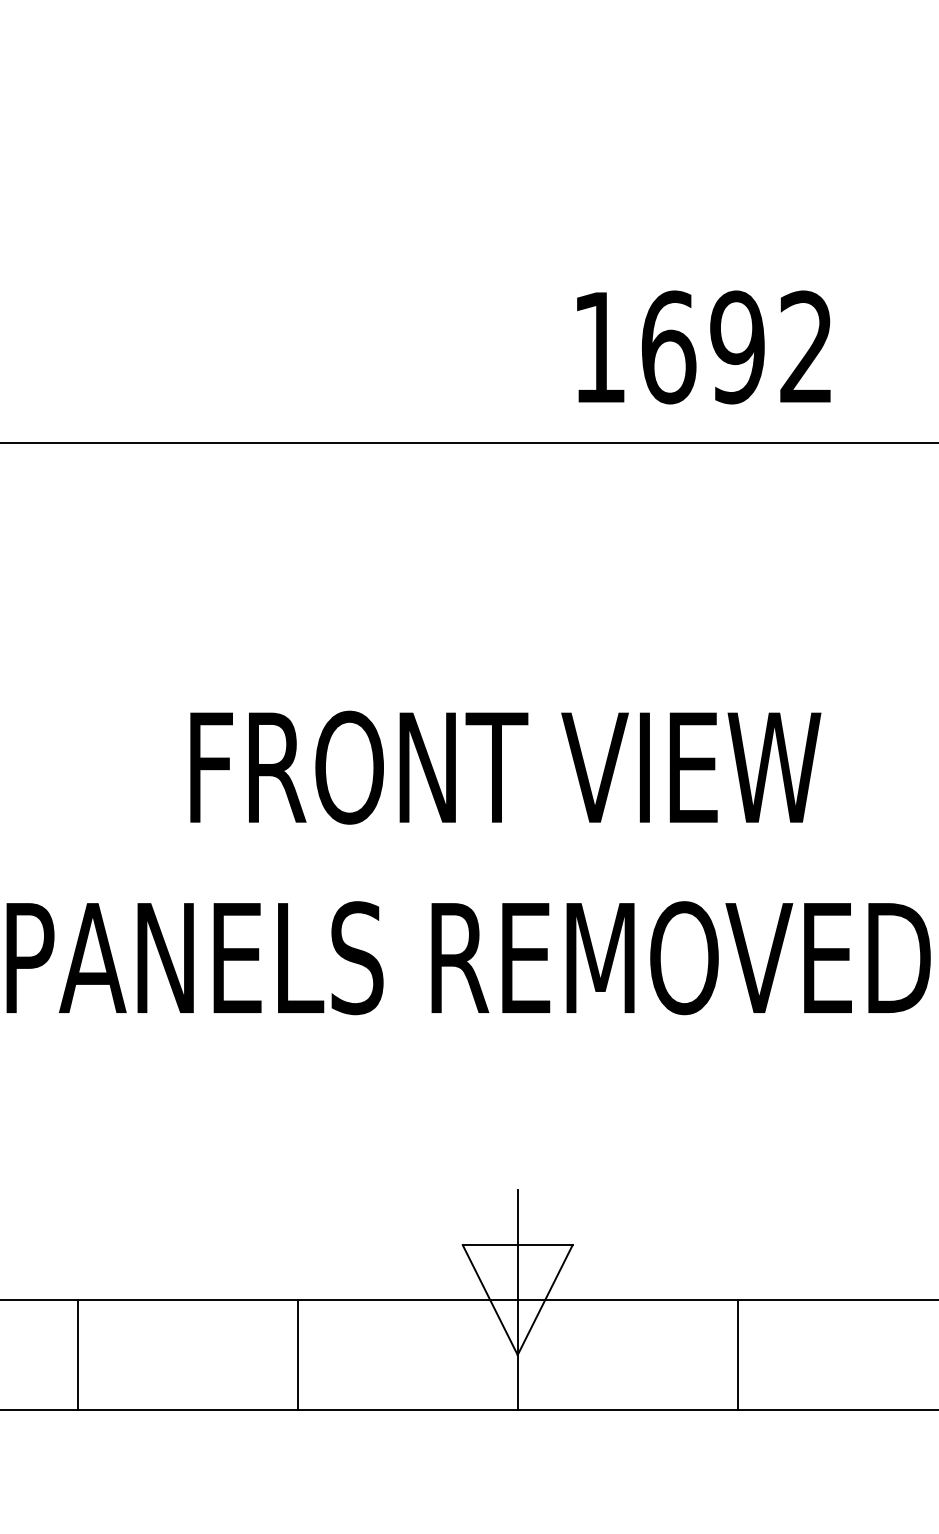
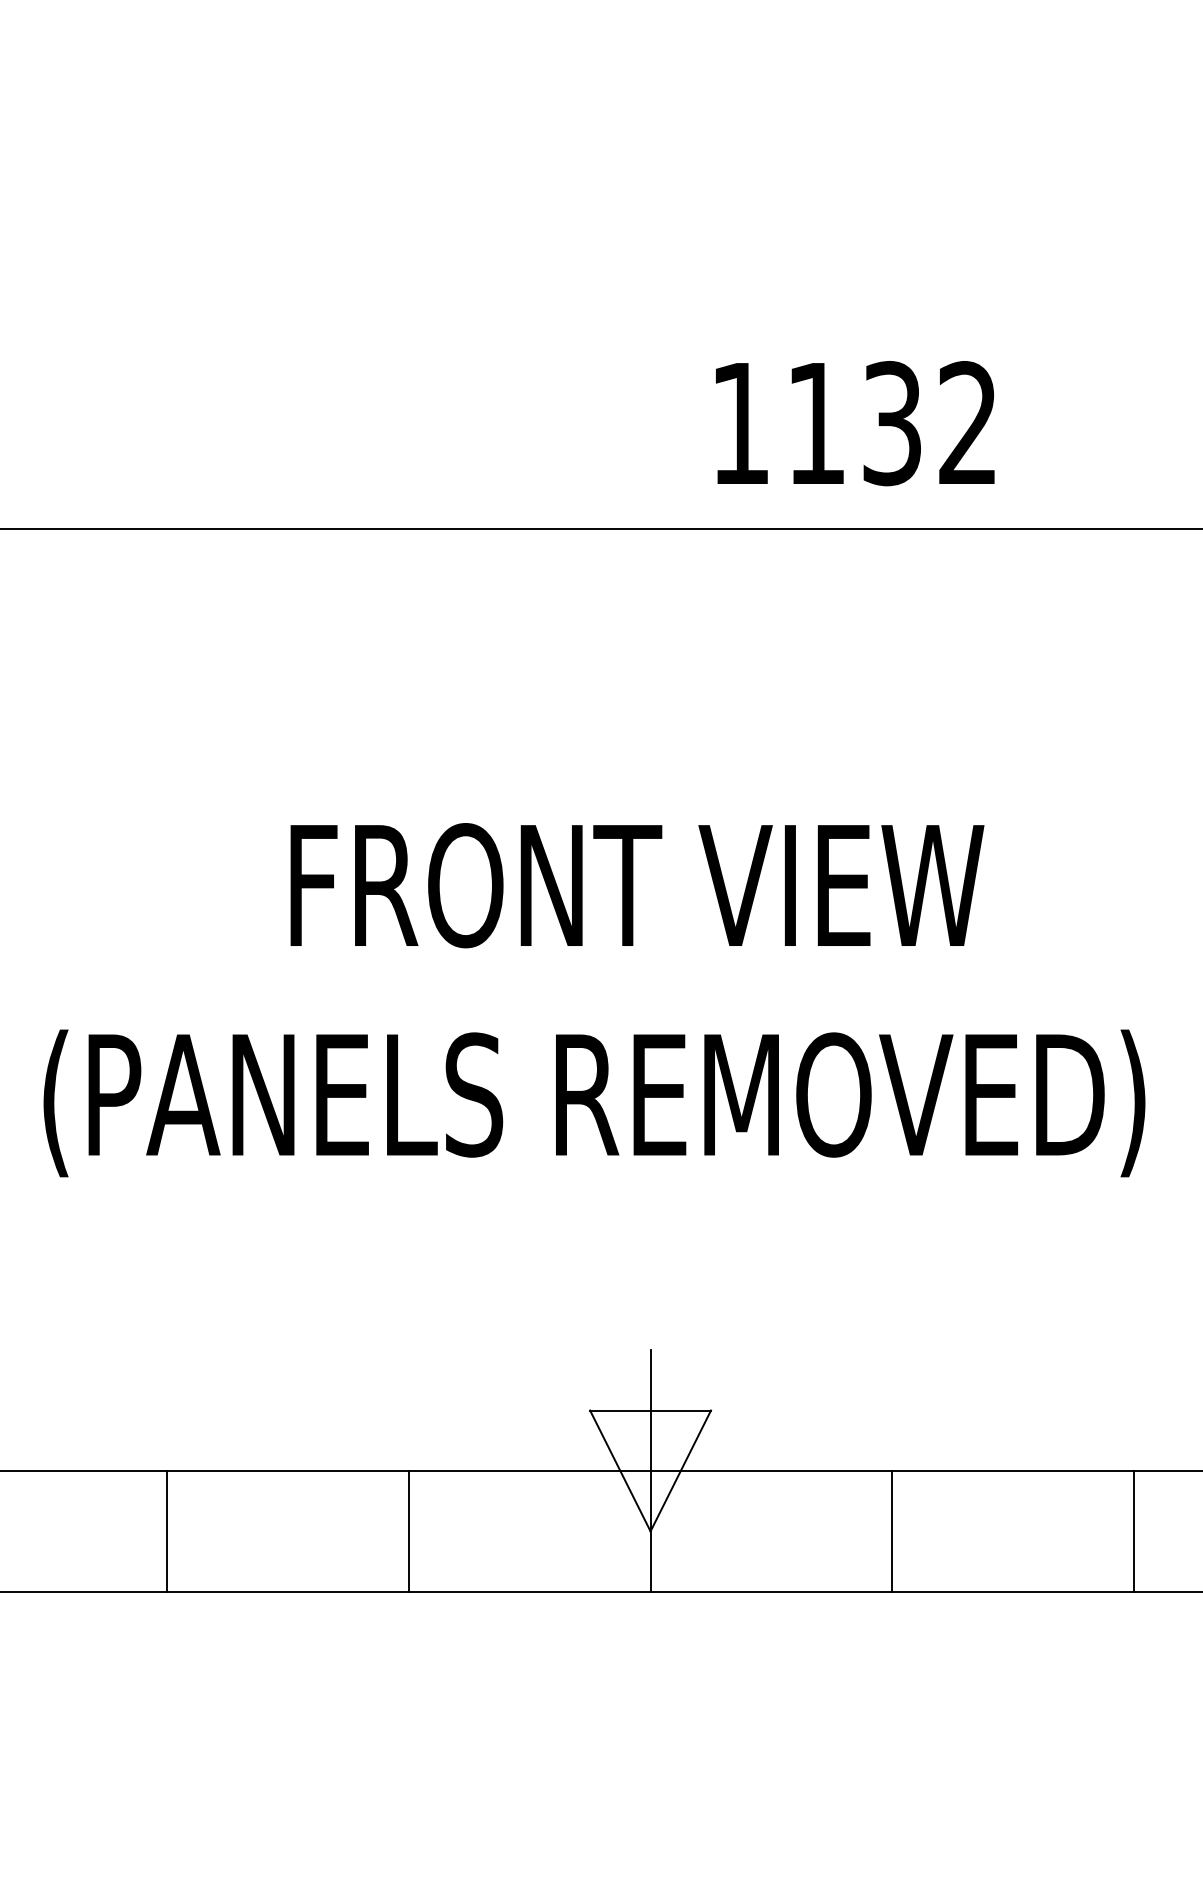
text: (703, 347) -> (854, 423), 1692 -> 1132

